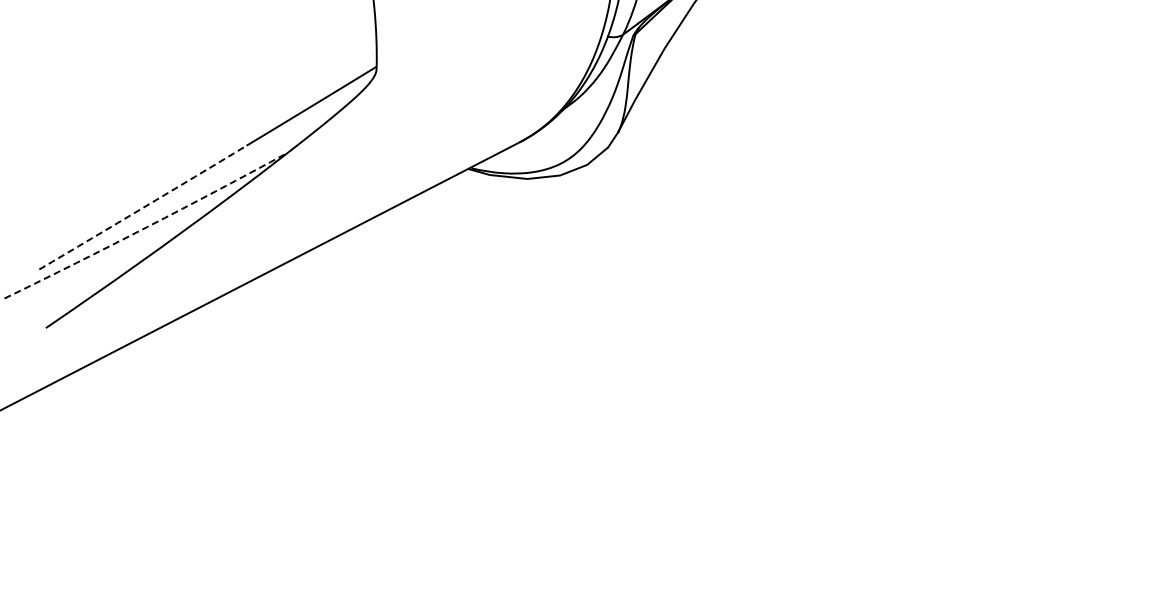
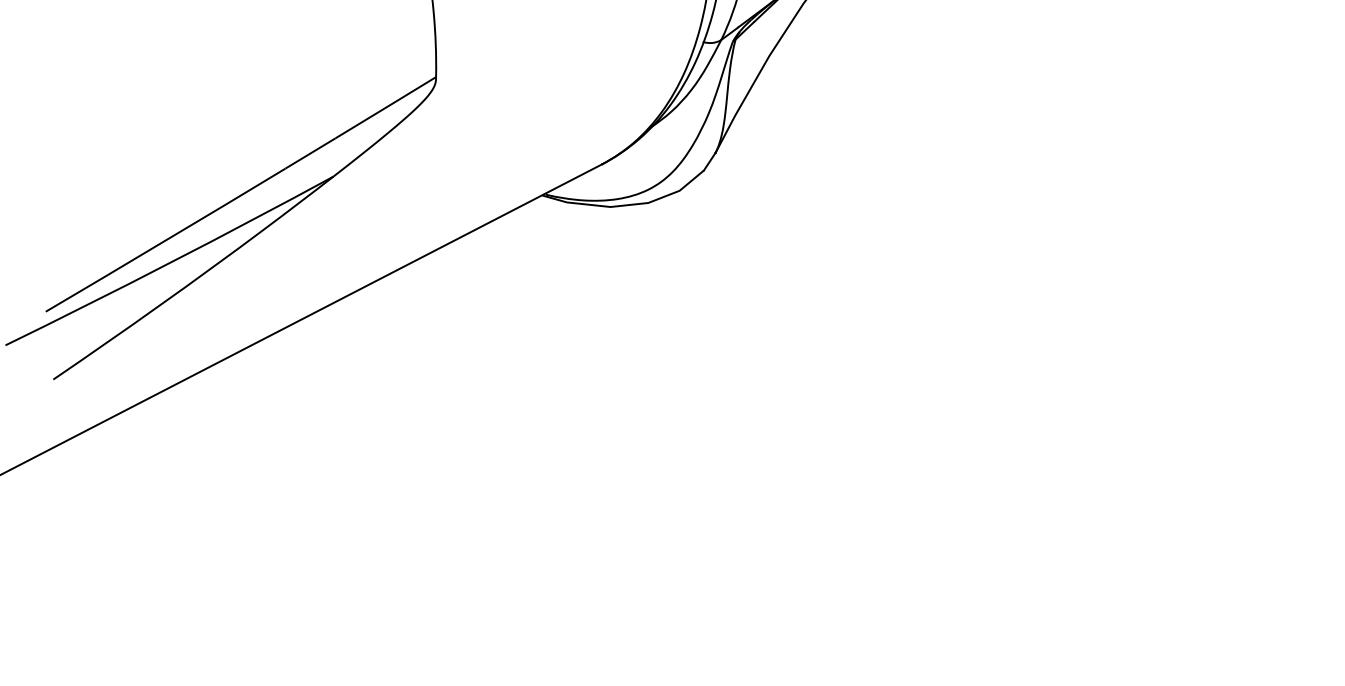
arc: (143, 207) -> (166, 240), dashed -> solid
arc: (147, 227) -> (170, 263), dashed -> solid

